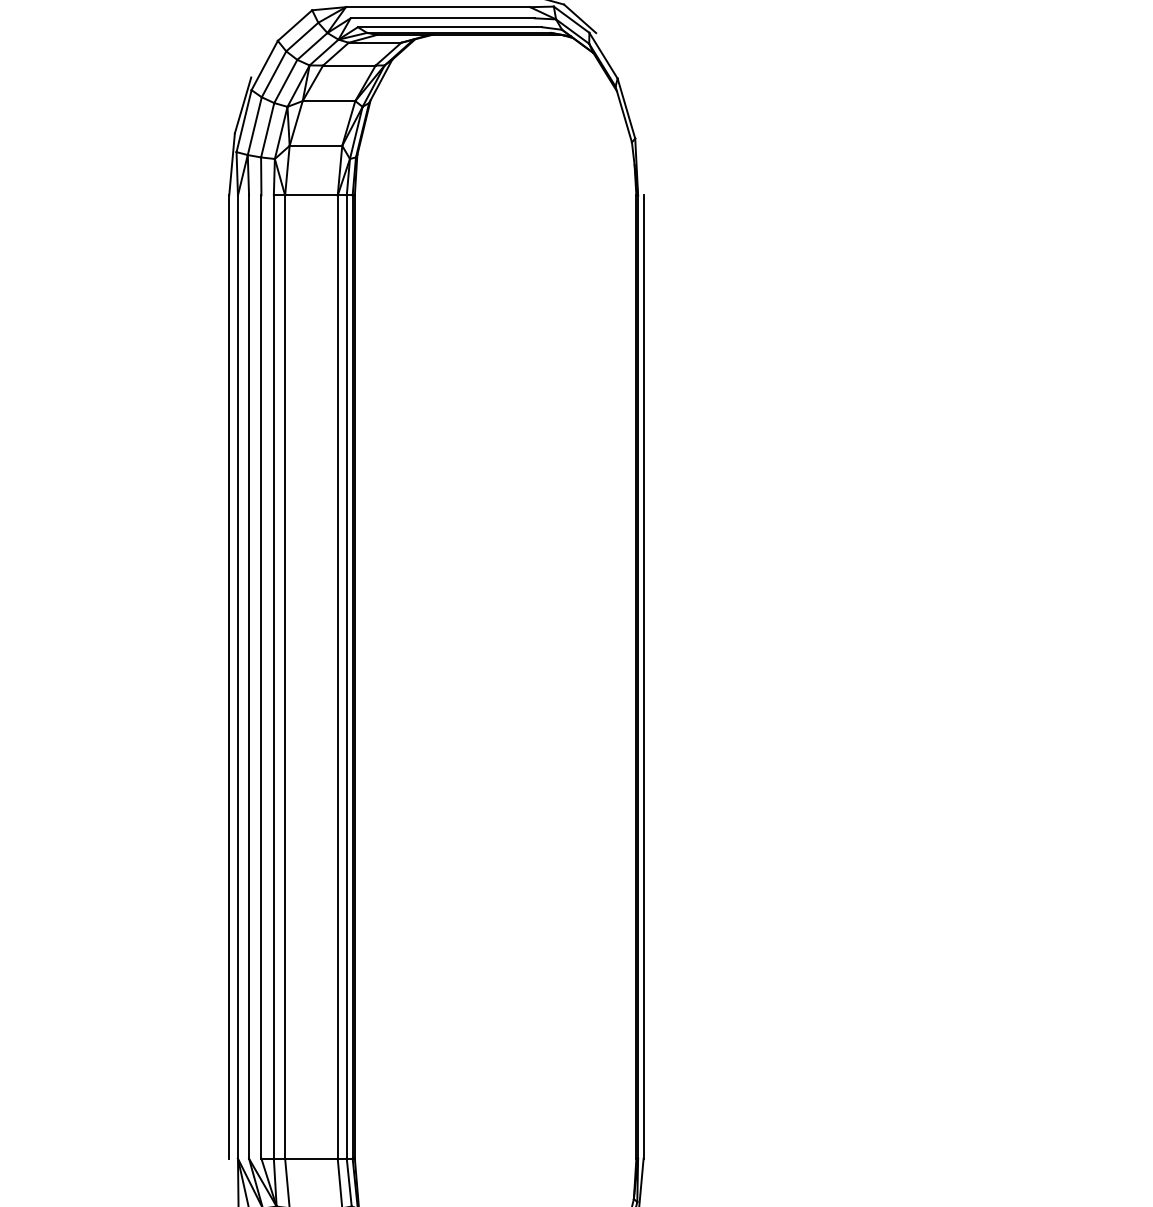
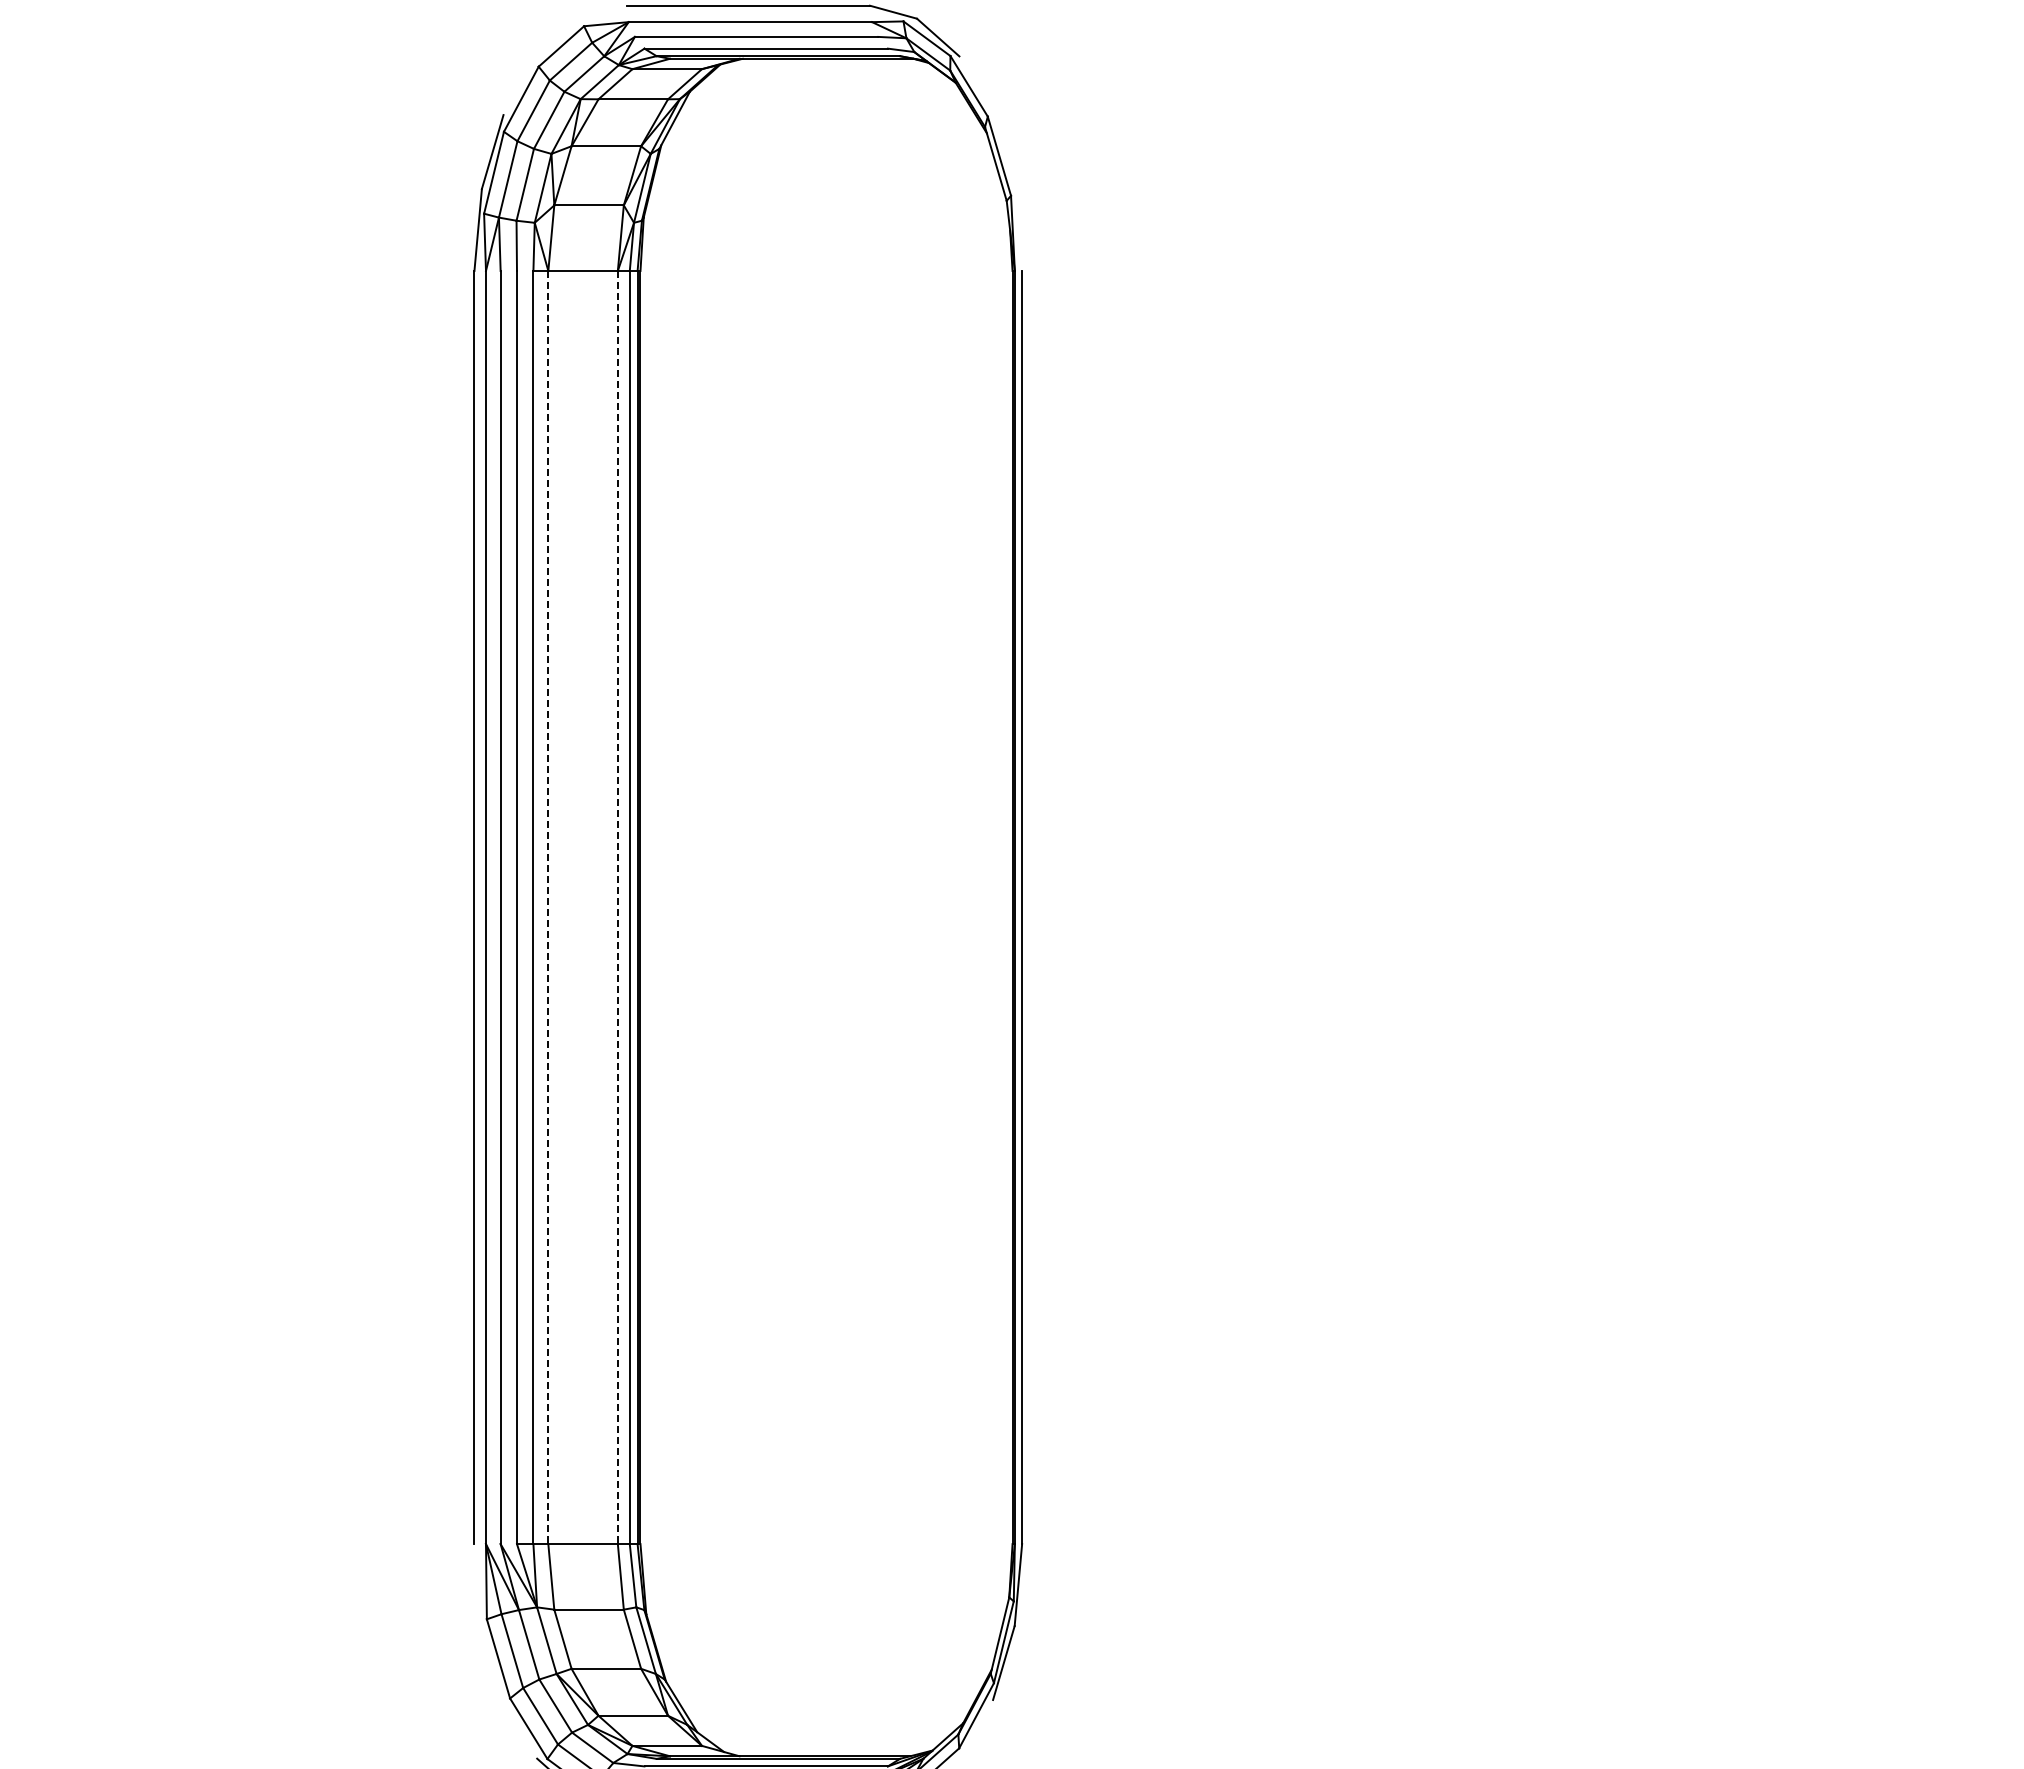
line: (285, 677) -> (548, 907), solid -> dashed
line: (337, 677) -> (617, 907), solid -> dashed

